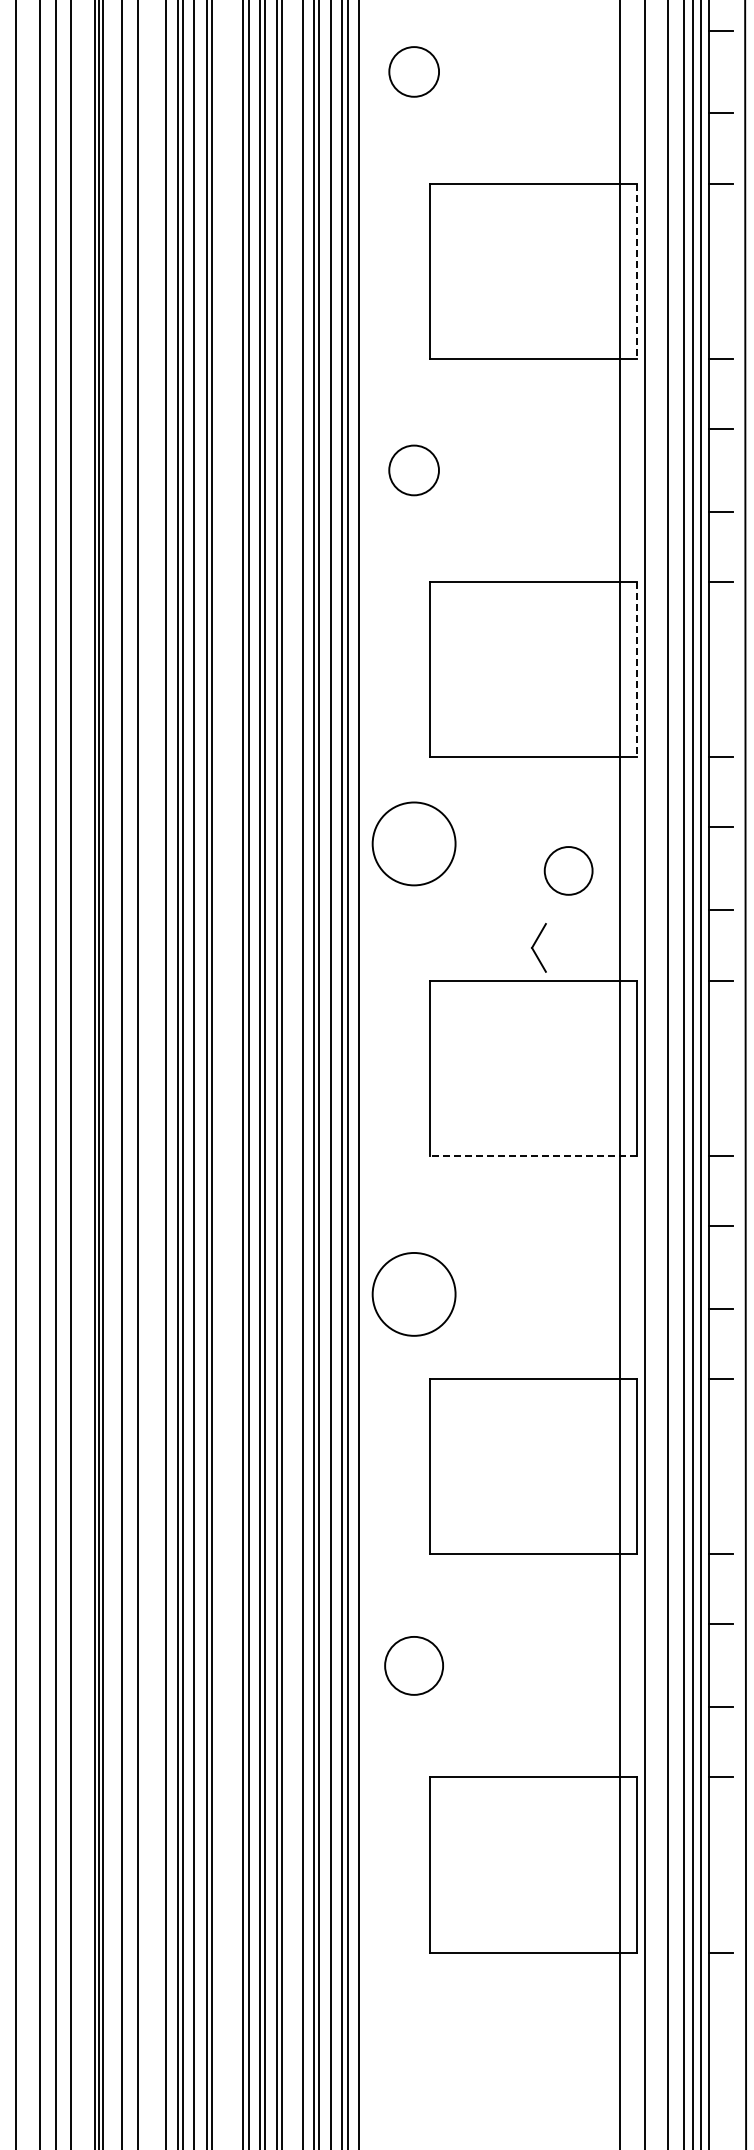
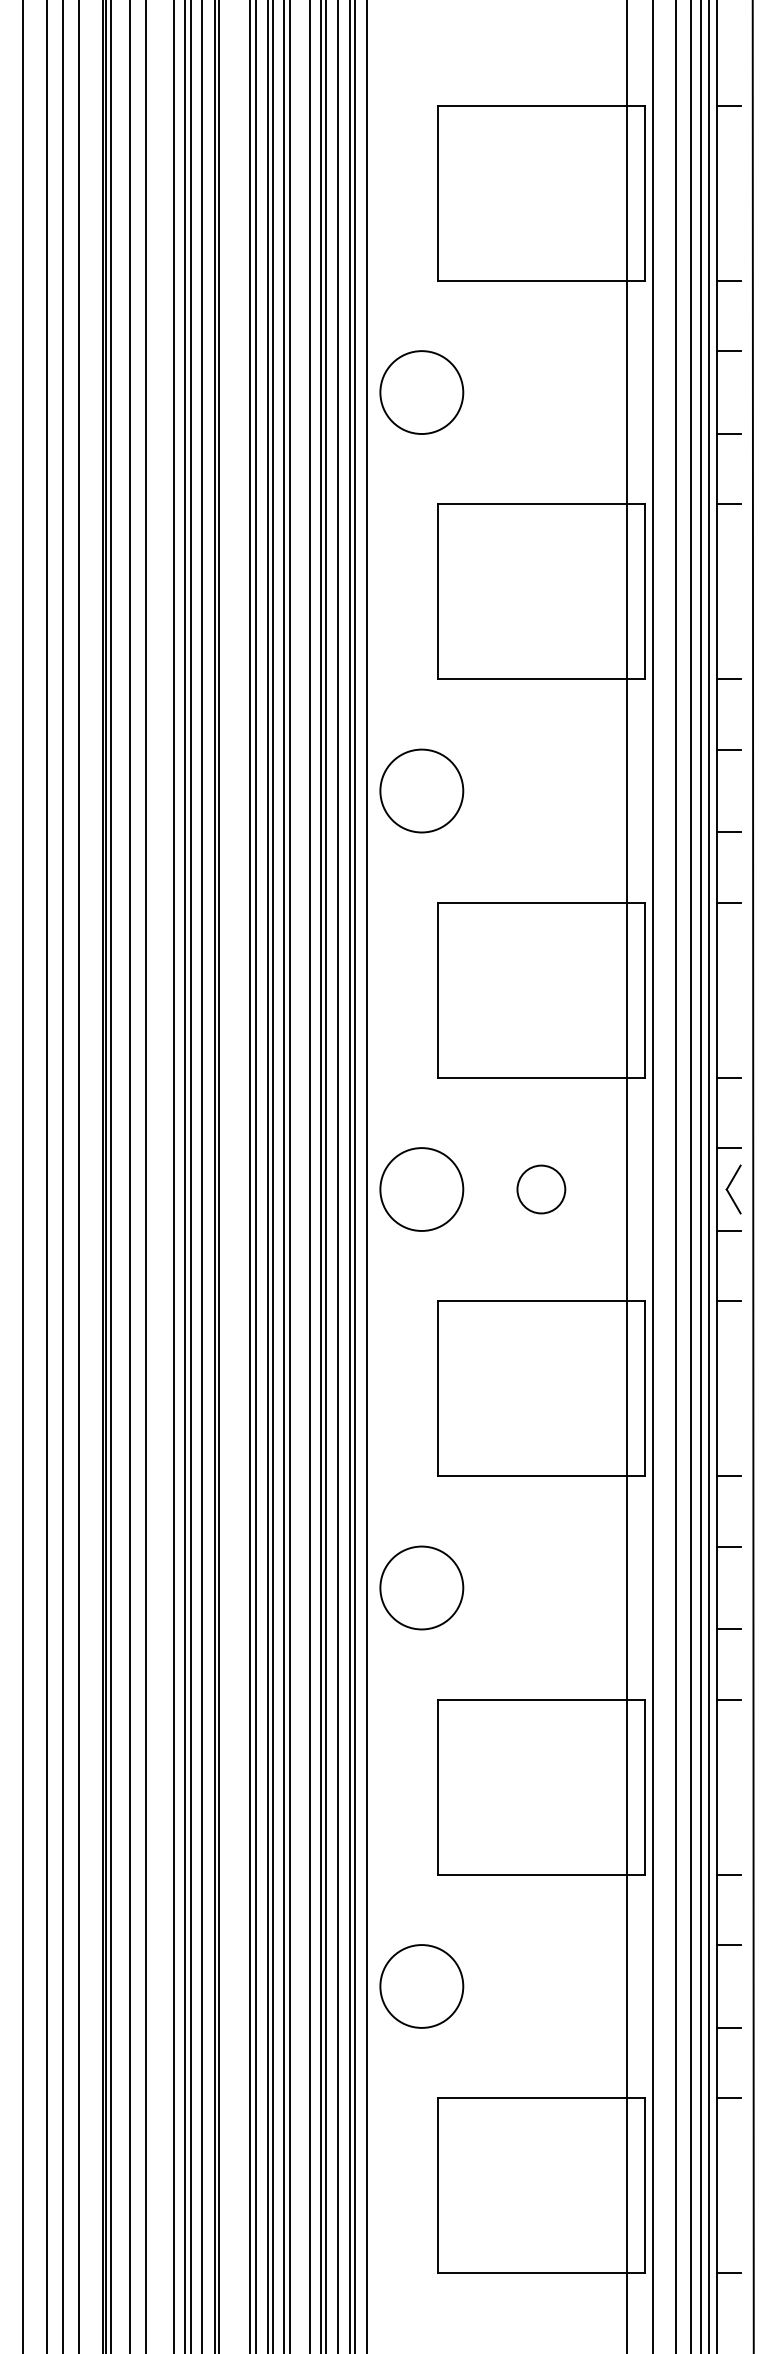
circle: (413, 71) -> (421, 392), size x1.67
line: (636, 270) -> (644, 591), dashed -> solid
circle: (413, 469) -> (421, 790), size x1.67
line: (636, 669) -> (644, 990), dashed -> solid
circle: (413, 843) -> (421, 1189), moved
circle: (568, 870) -> (541, 1189), moved
part: (538, 947) -> (733, 1189), moved
line: (533, 1155) -> (541, 1476), dashed -> solid
circle: (413, 1293) -> (421, 1587), moved
circle: (413, 1665) -> (421, 1986), size x1.43

